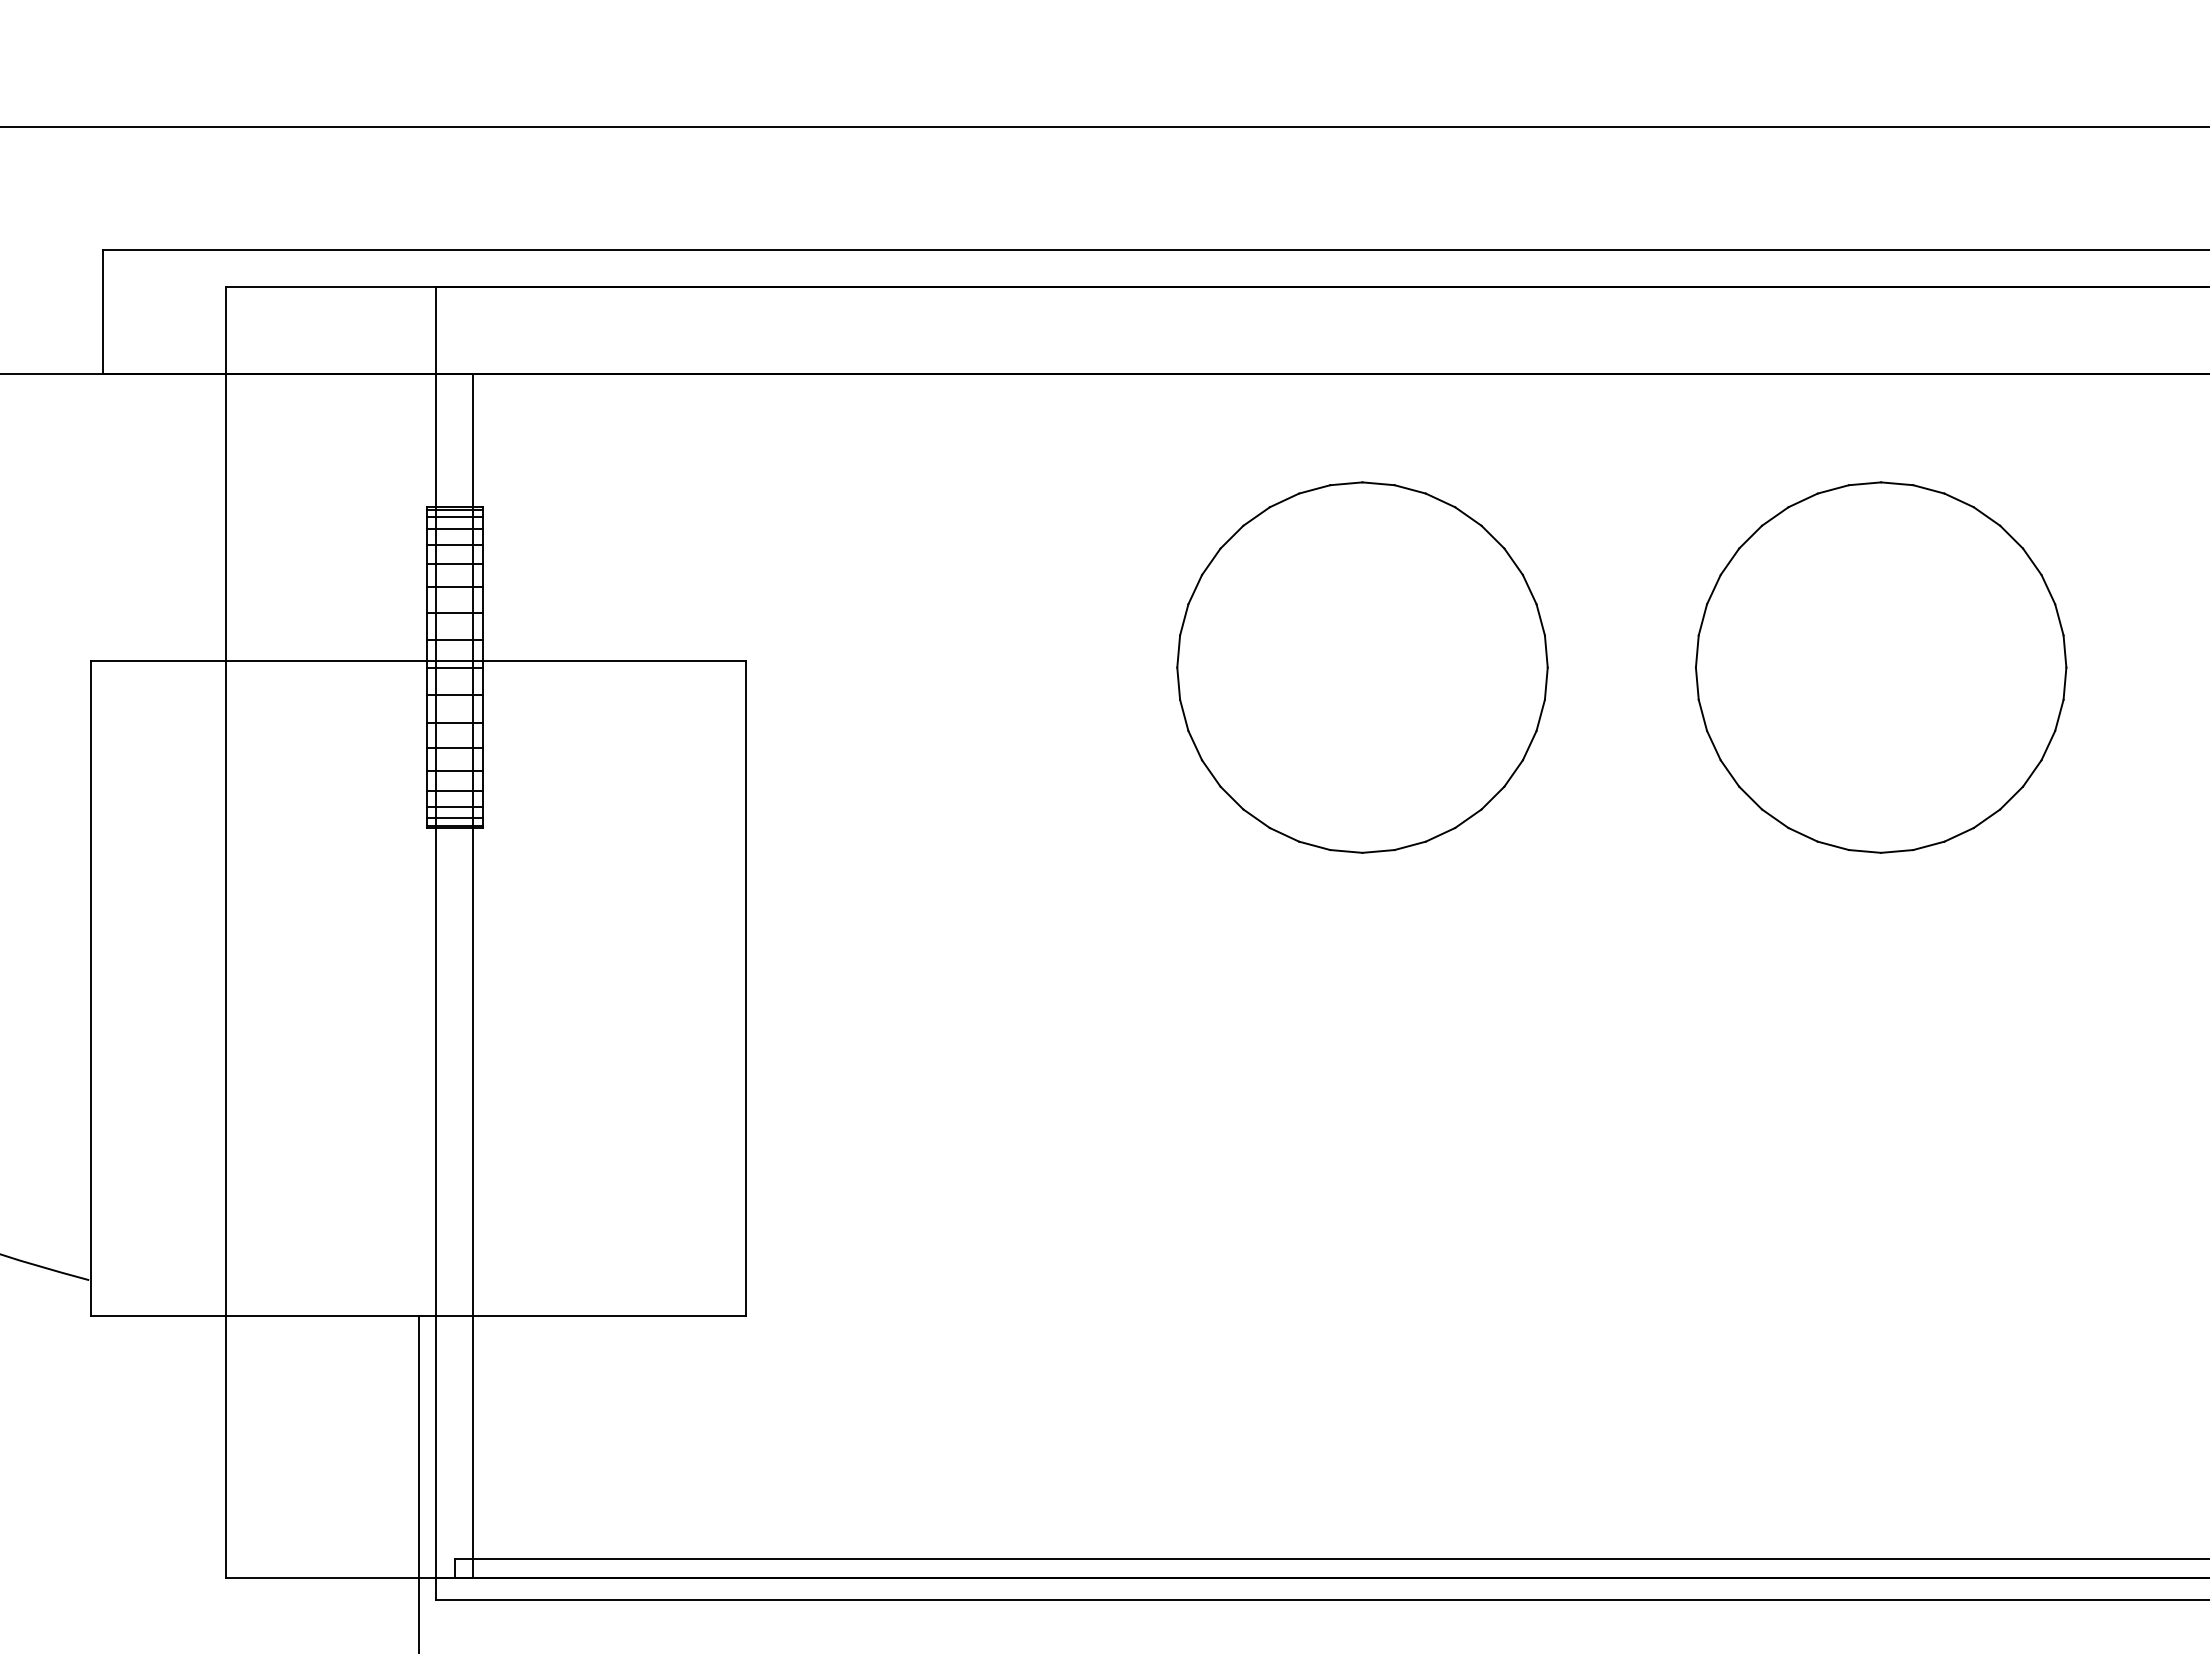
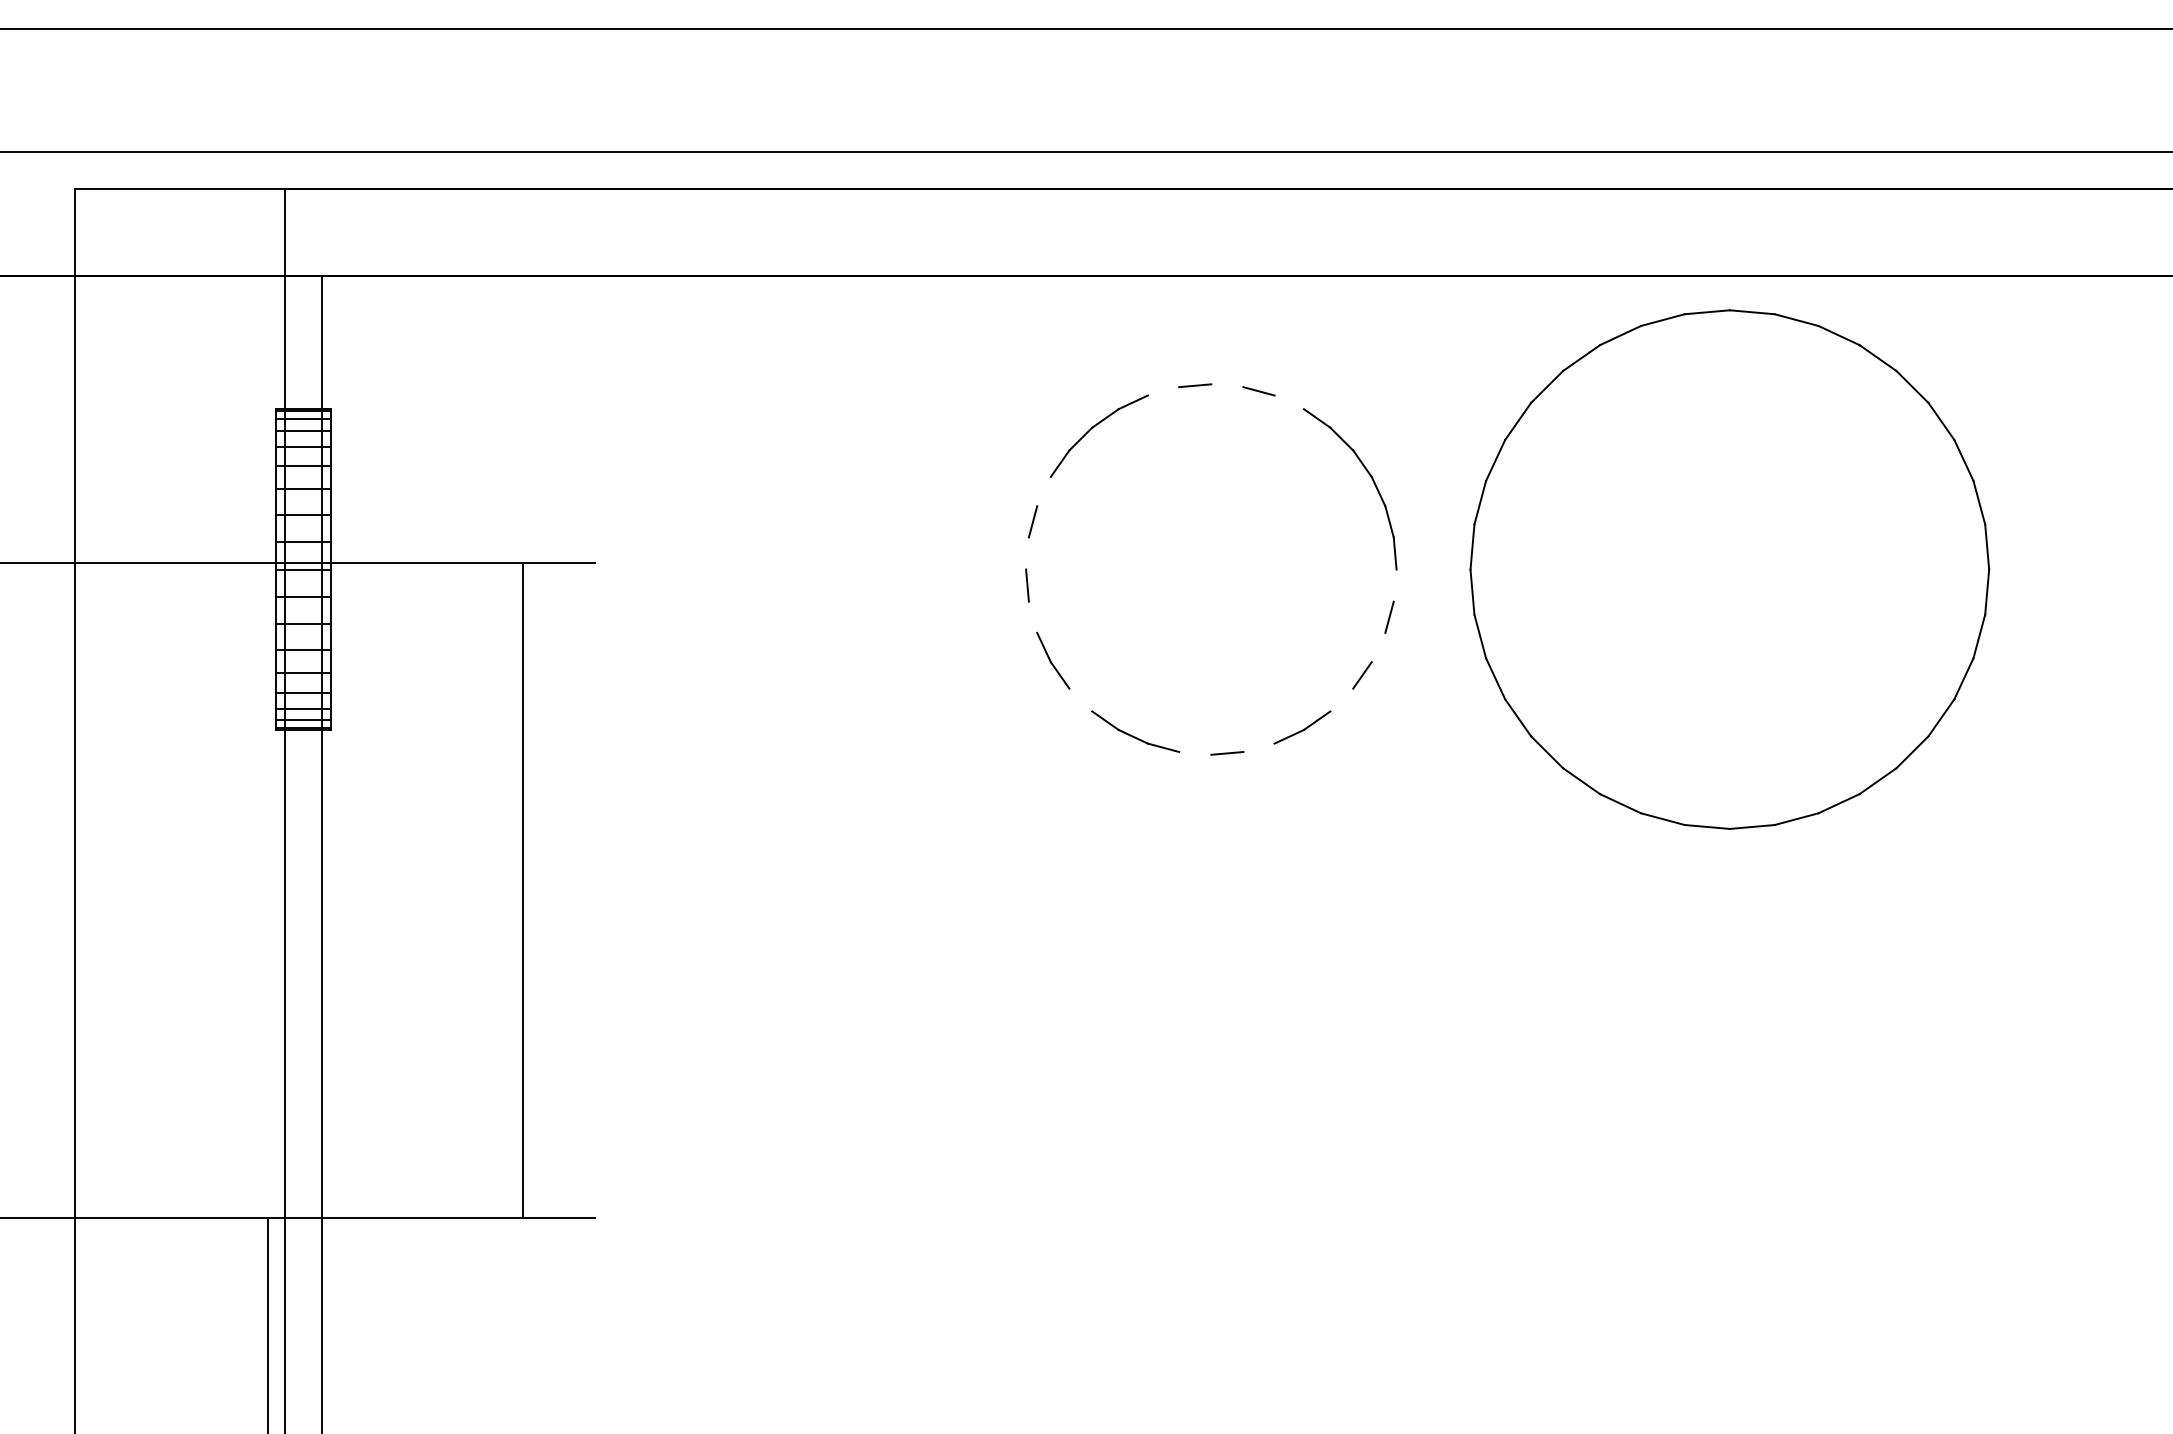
line: (1378, 483) -> (1227, 385), removed
line: (1314, 489) -> (1163, 391), removed
line: (1440, 500) -> (1289, 402), removed
line: (1195, 589) -> (1044, 491), removed
line: (1178, 651) -> (1027, 553), removed
part: (1881, 667) -> (1730, 569), size x1.4
line: (1545, 683) -> (1394, 585), removed
line: (1184, 714) -> (1033, 616), removed
line: (1529, 745) -> (1378, 647), removed
line: (1231, 797) -> (1080, 699), removed
line: (1492, 797) -> (1341, 699), removed
line: (1409, 845) -> (1258, 747), removed
line: (1346, 851) -> (1195, 753), removed
line: (746, 987) -> (523, 889), moved

